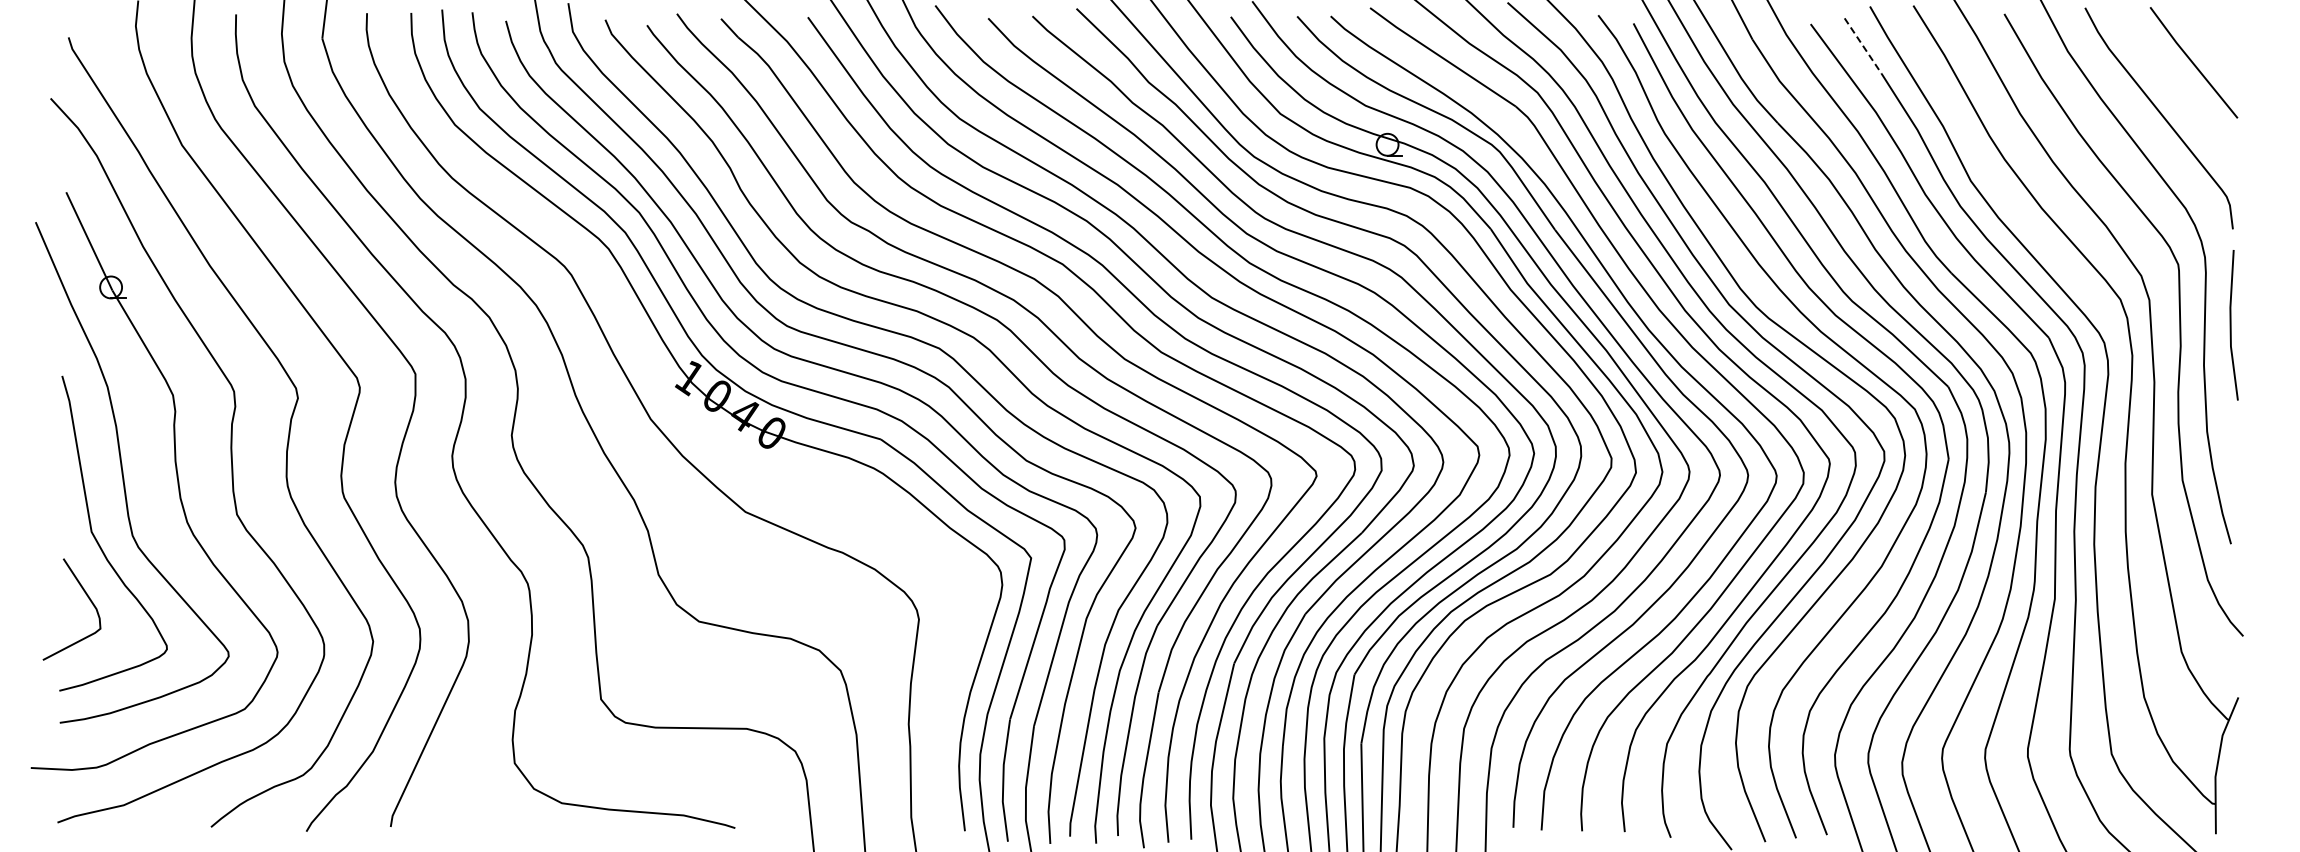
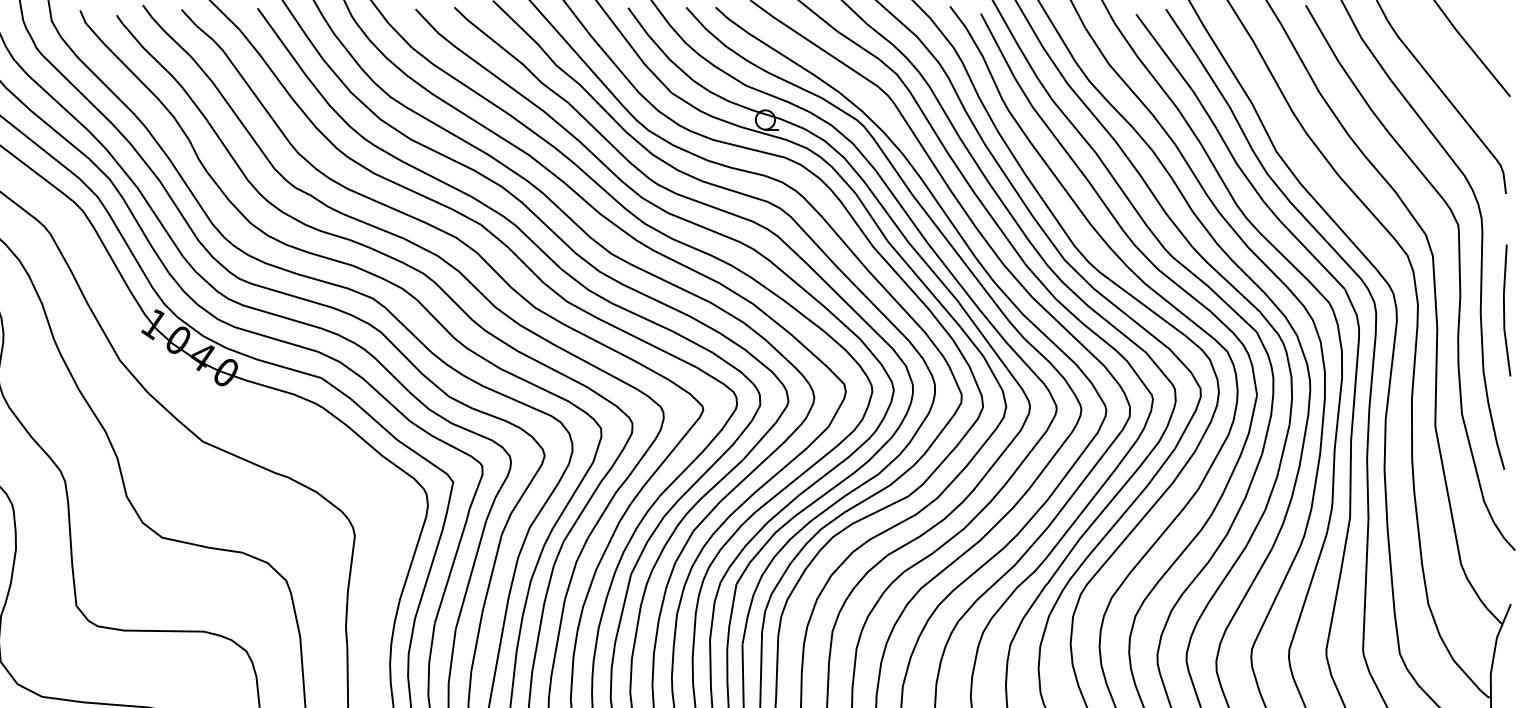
line: (1863, 46) -> (1182, 33), dashed -> solid
line: (2231, 325) -> (1504, 310), moved

